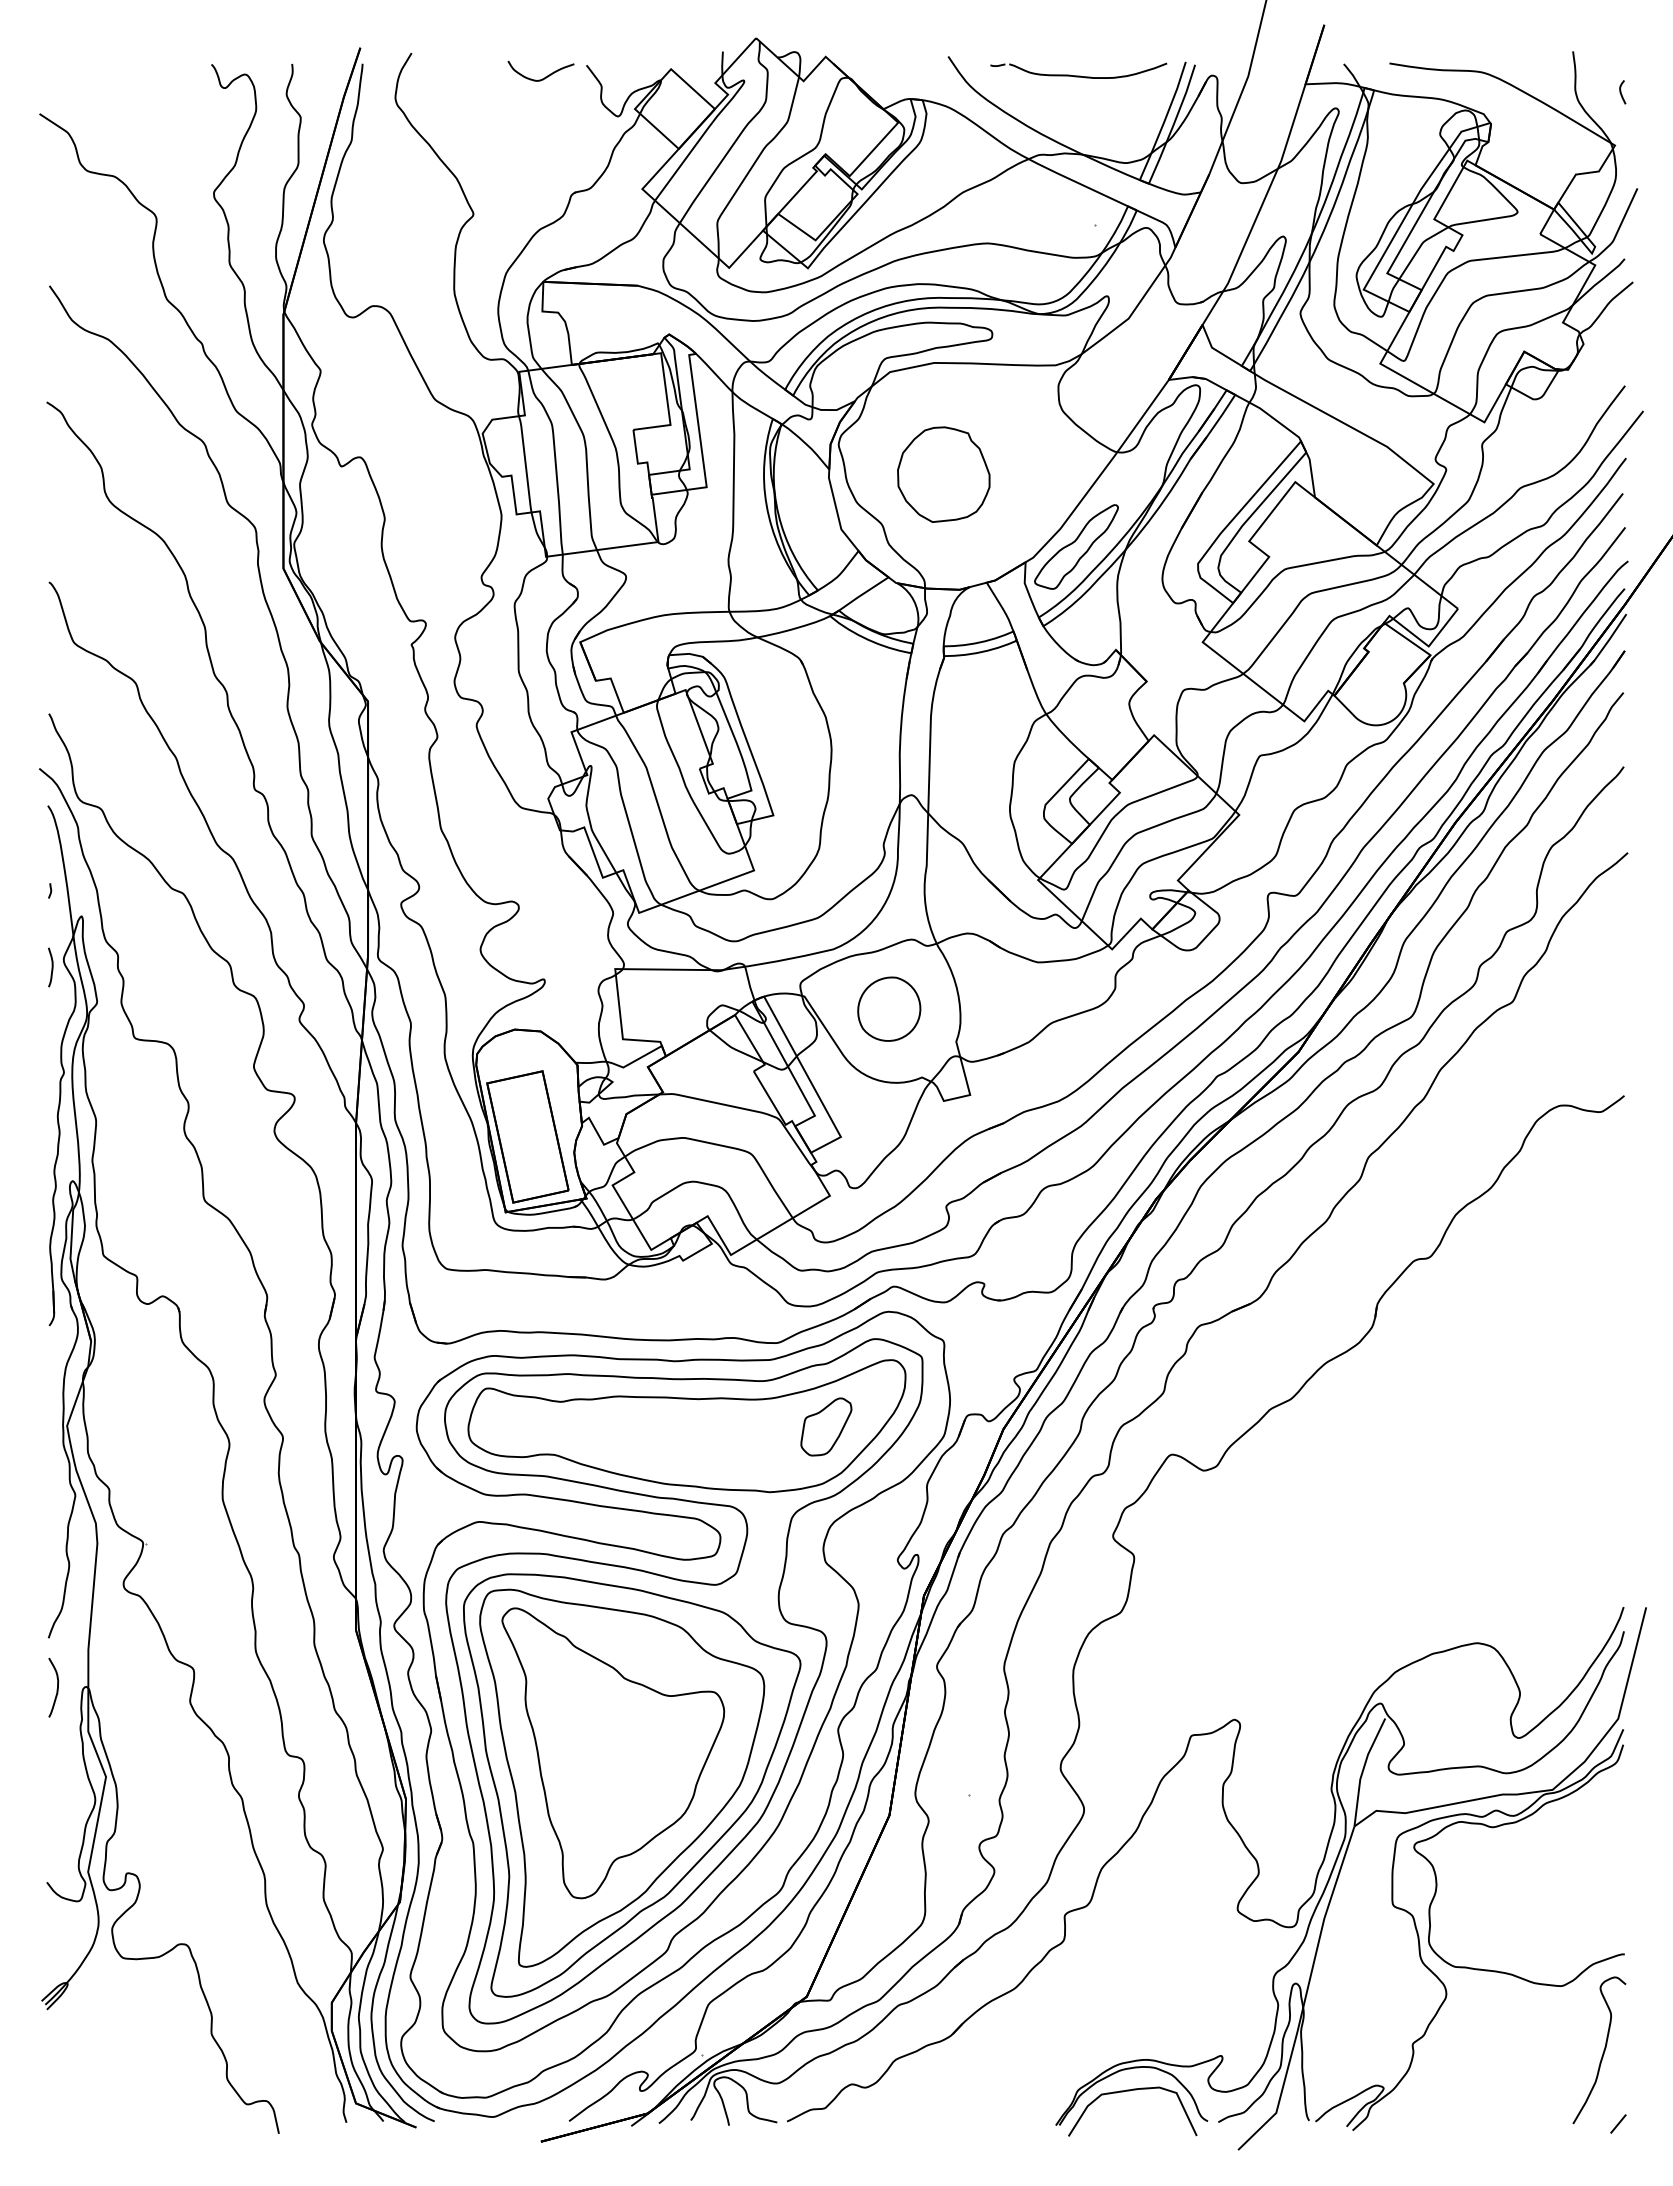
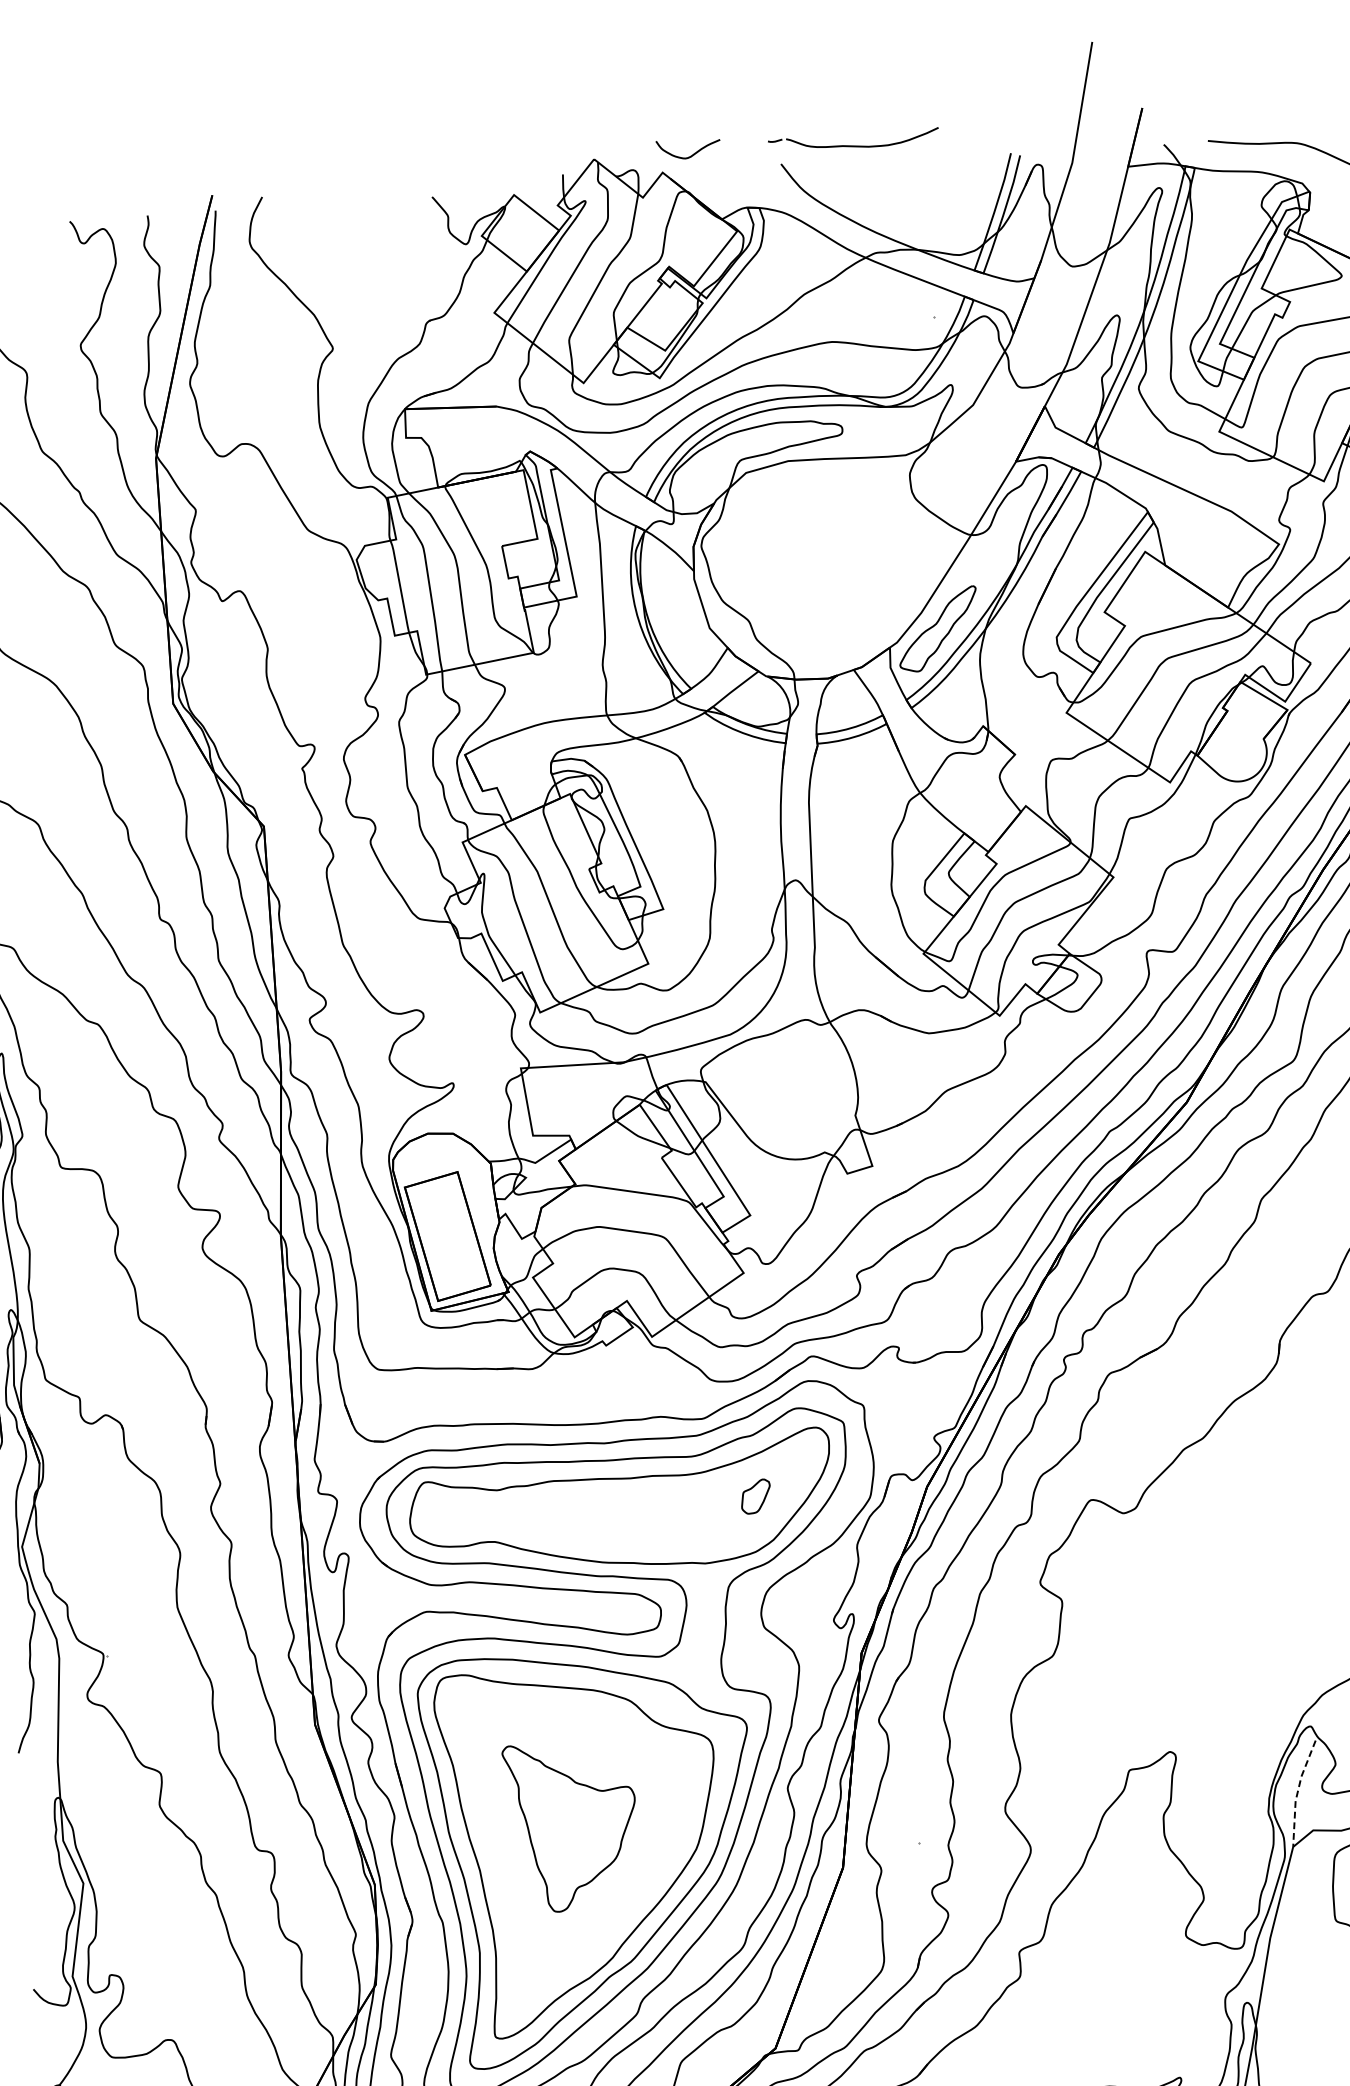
part: (1078, 70) -> (853, 140), moved
curve: (545, 76) -> (693, 153), moved
part: (943, 474) -> (804, 568), removed
part: (889, 1008) -> (788, 1087), removed
part: (826, 1426) -> (755, 1496), size x0.6
curve: (56, 1689) -> (29, 1802), removed
part: (613, 1753) -> (572, 1826), size x0.6
line: (1362, 1771) -> (1297, 1793), solid -> dashed

